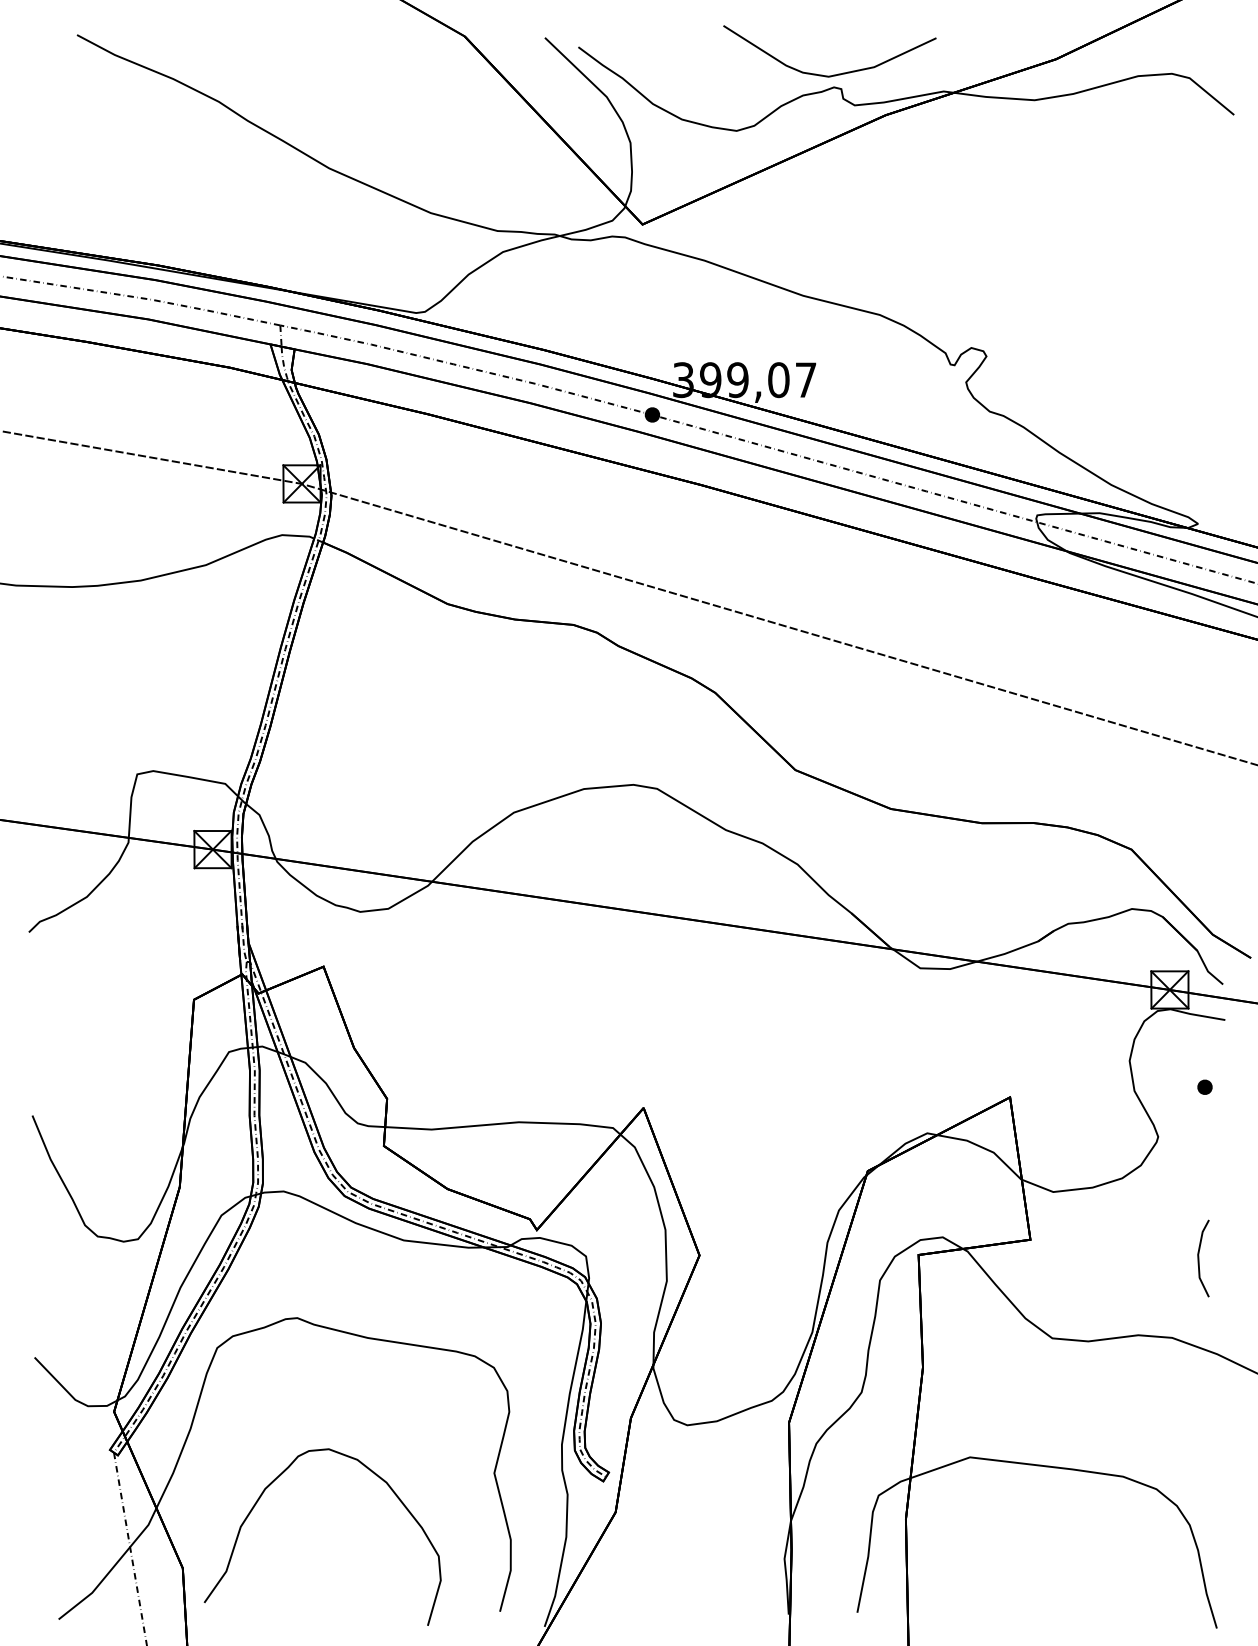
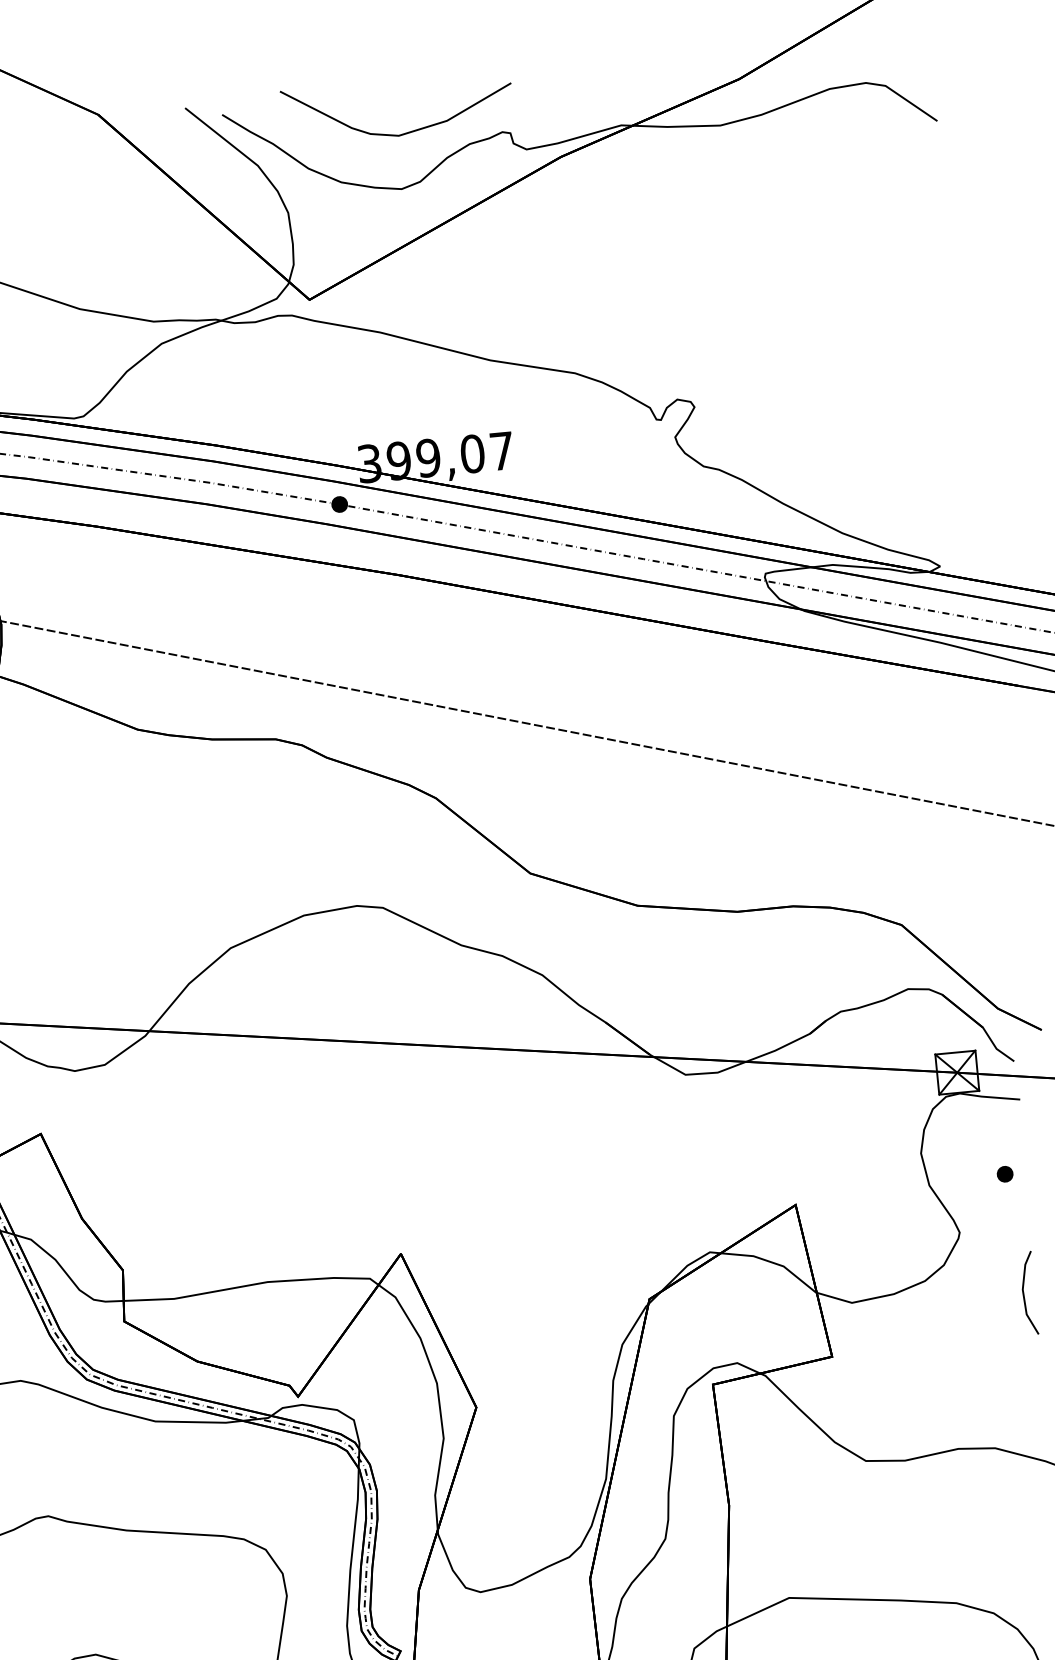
curve: (833, 74) -> (403, 132), moved
line: (1199, 1258) -> (1024, 1293), moved

